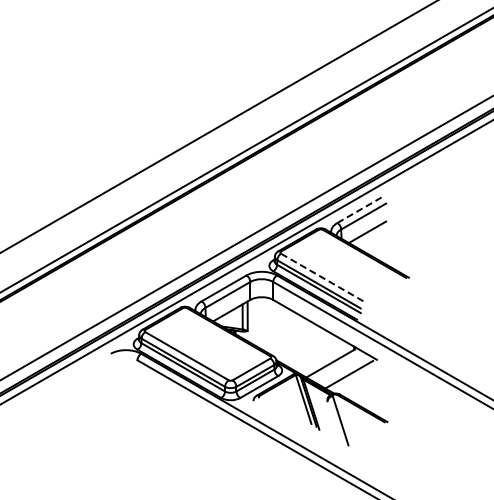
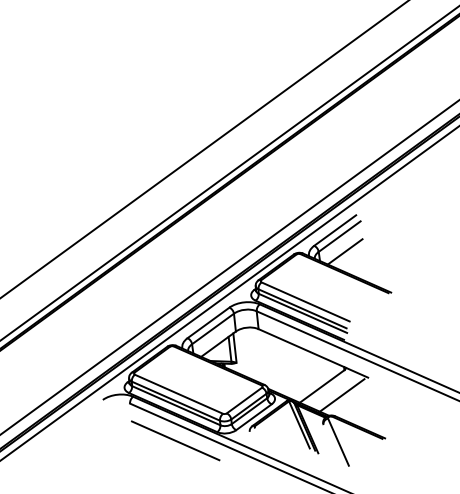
line: (359, 210) -> (334, 231), dashed -> solid
line: (323, 278) -> (306, 302), dashed -> solid
line: (178, 402) -> (175, 441), added

